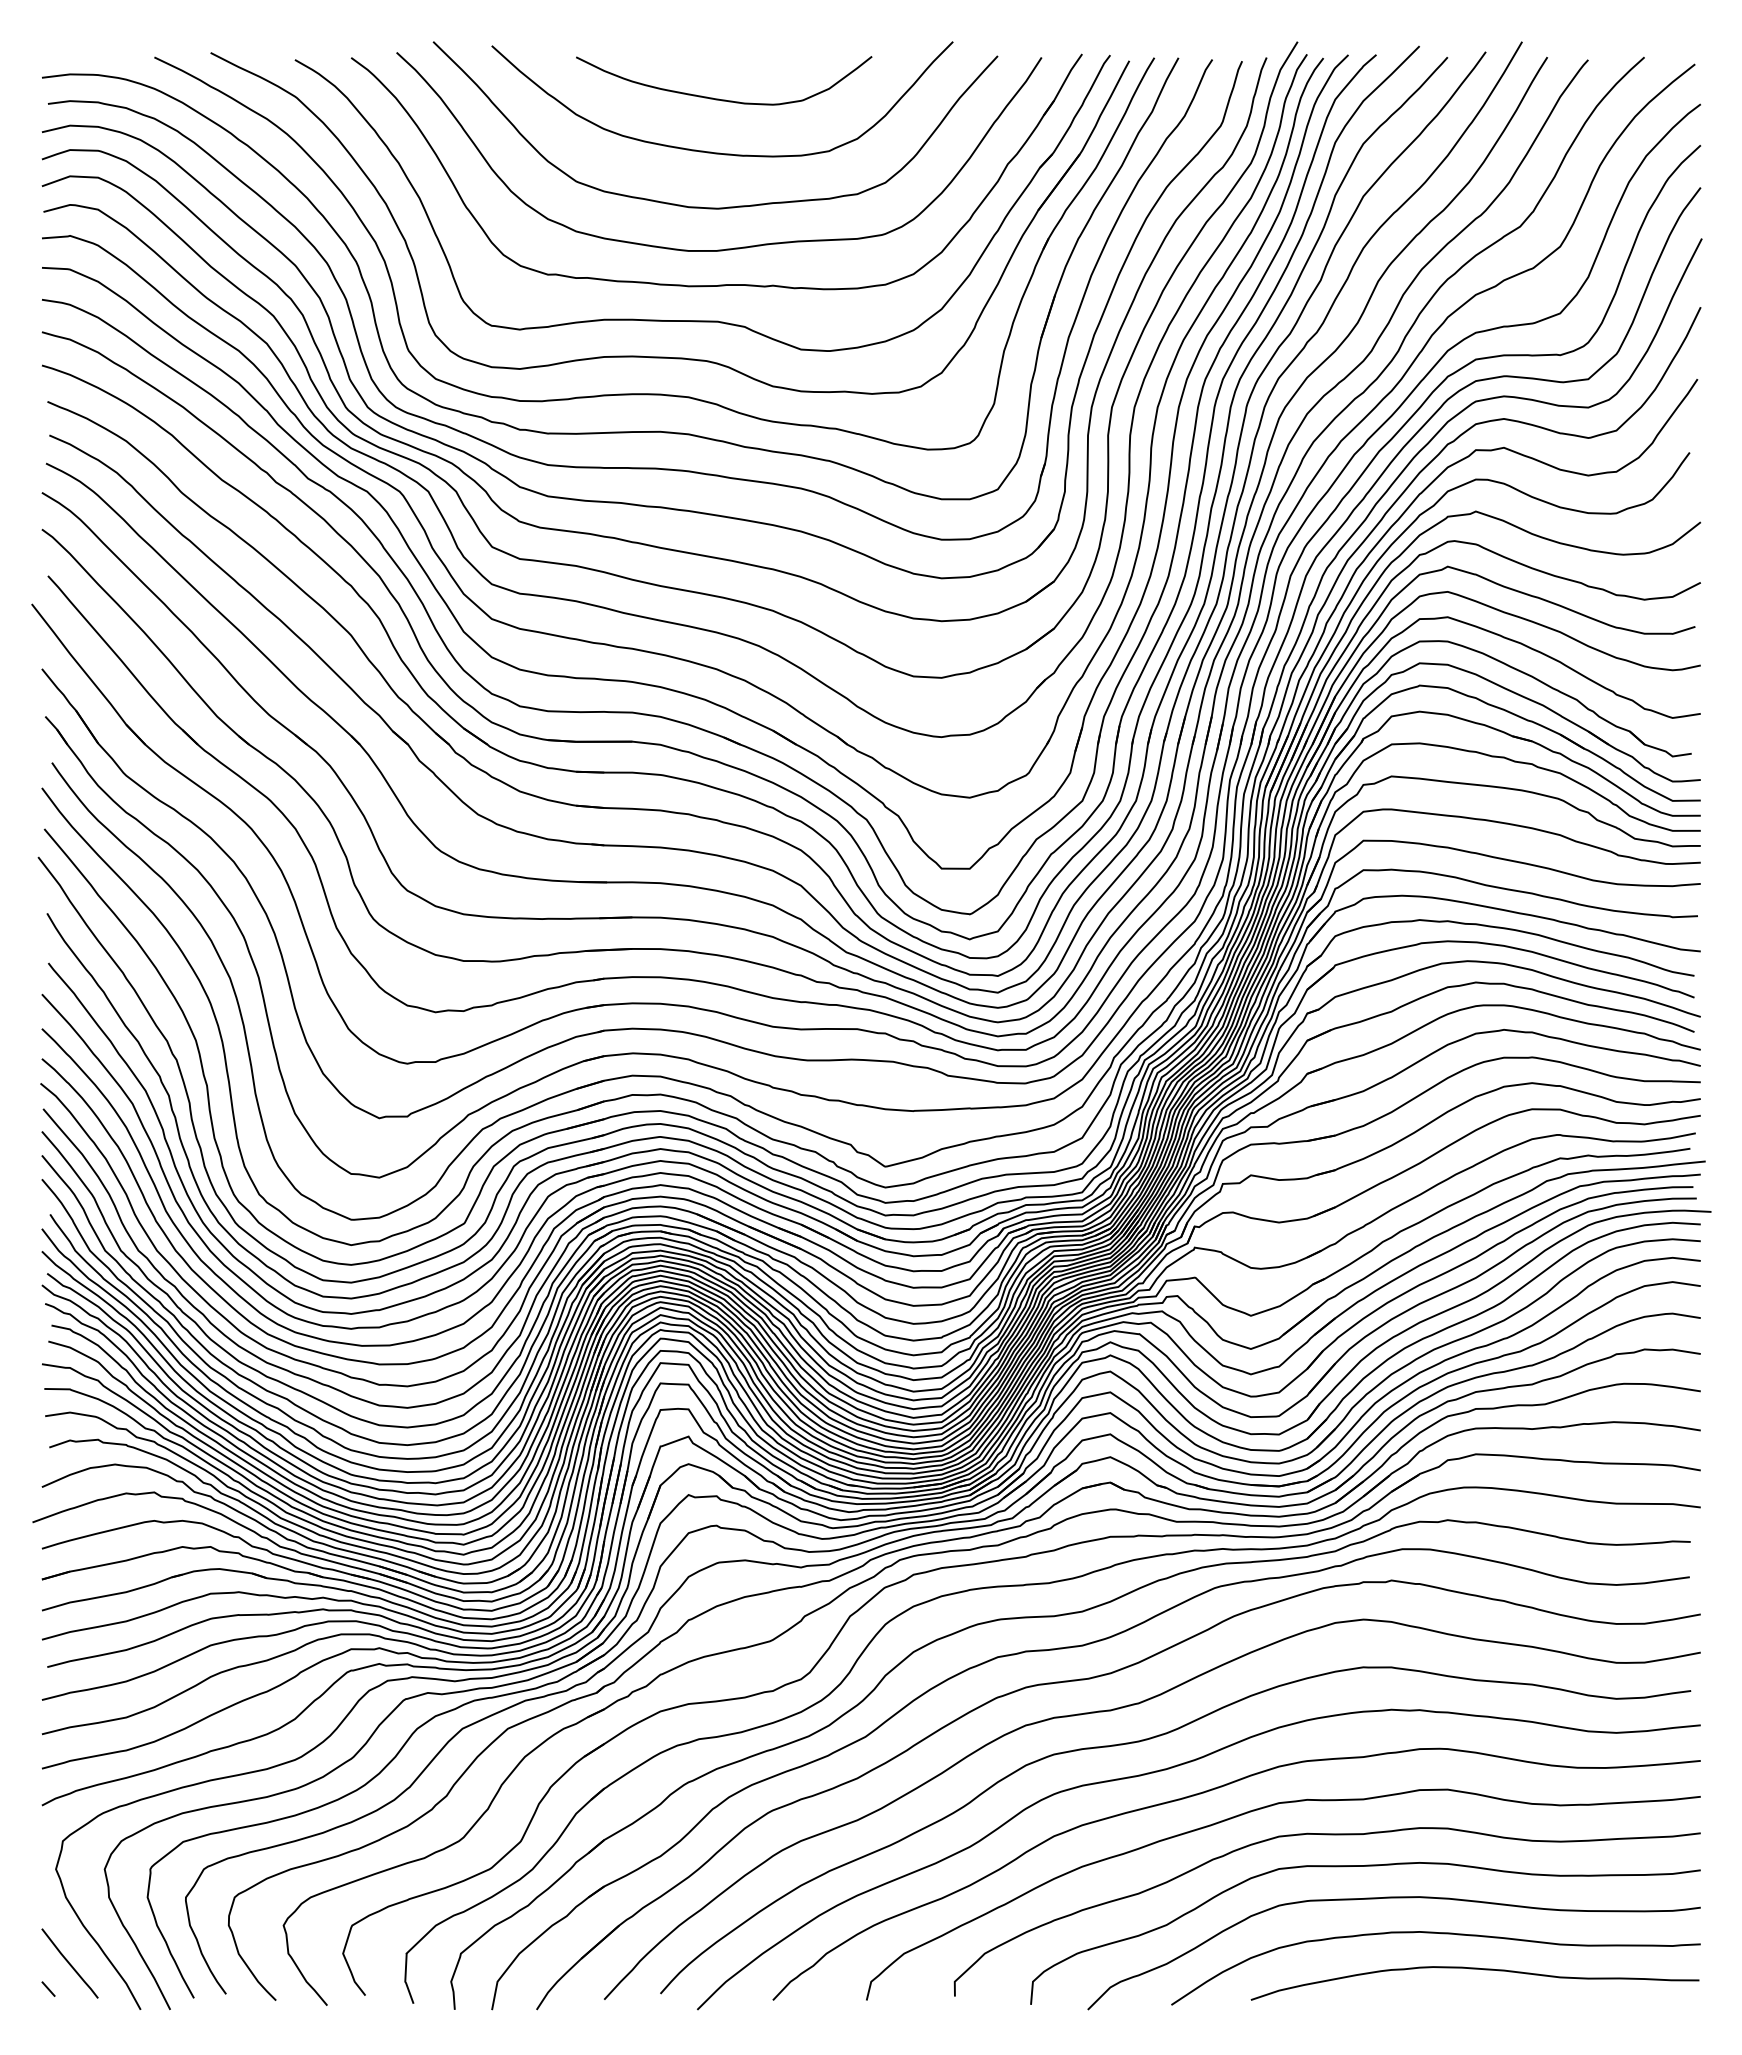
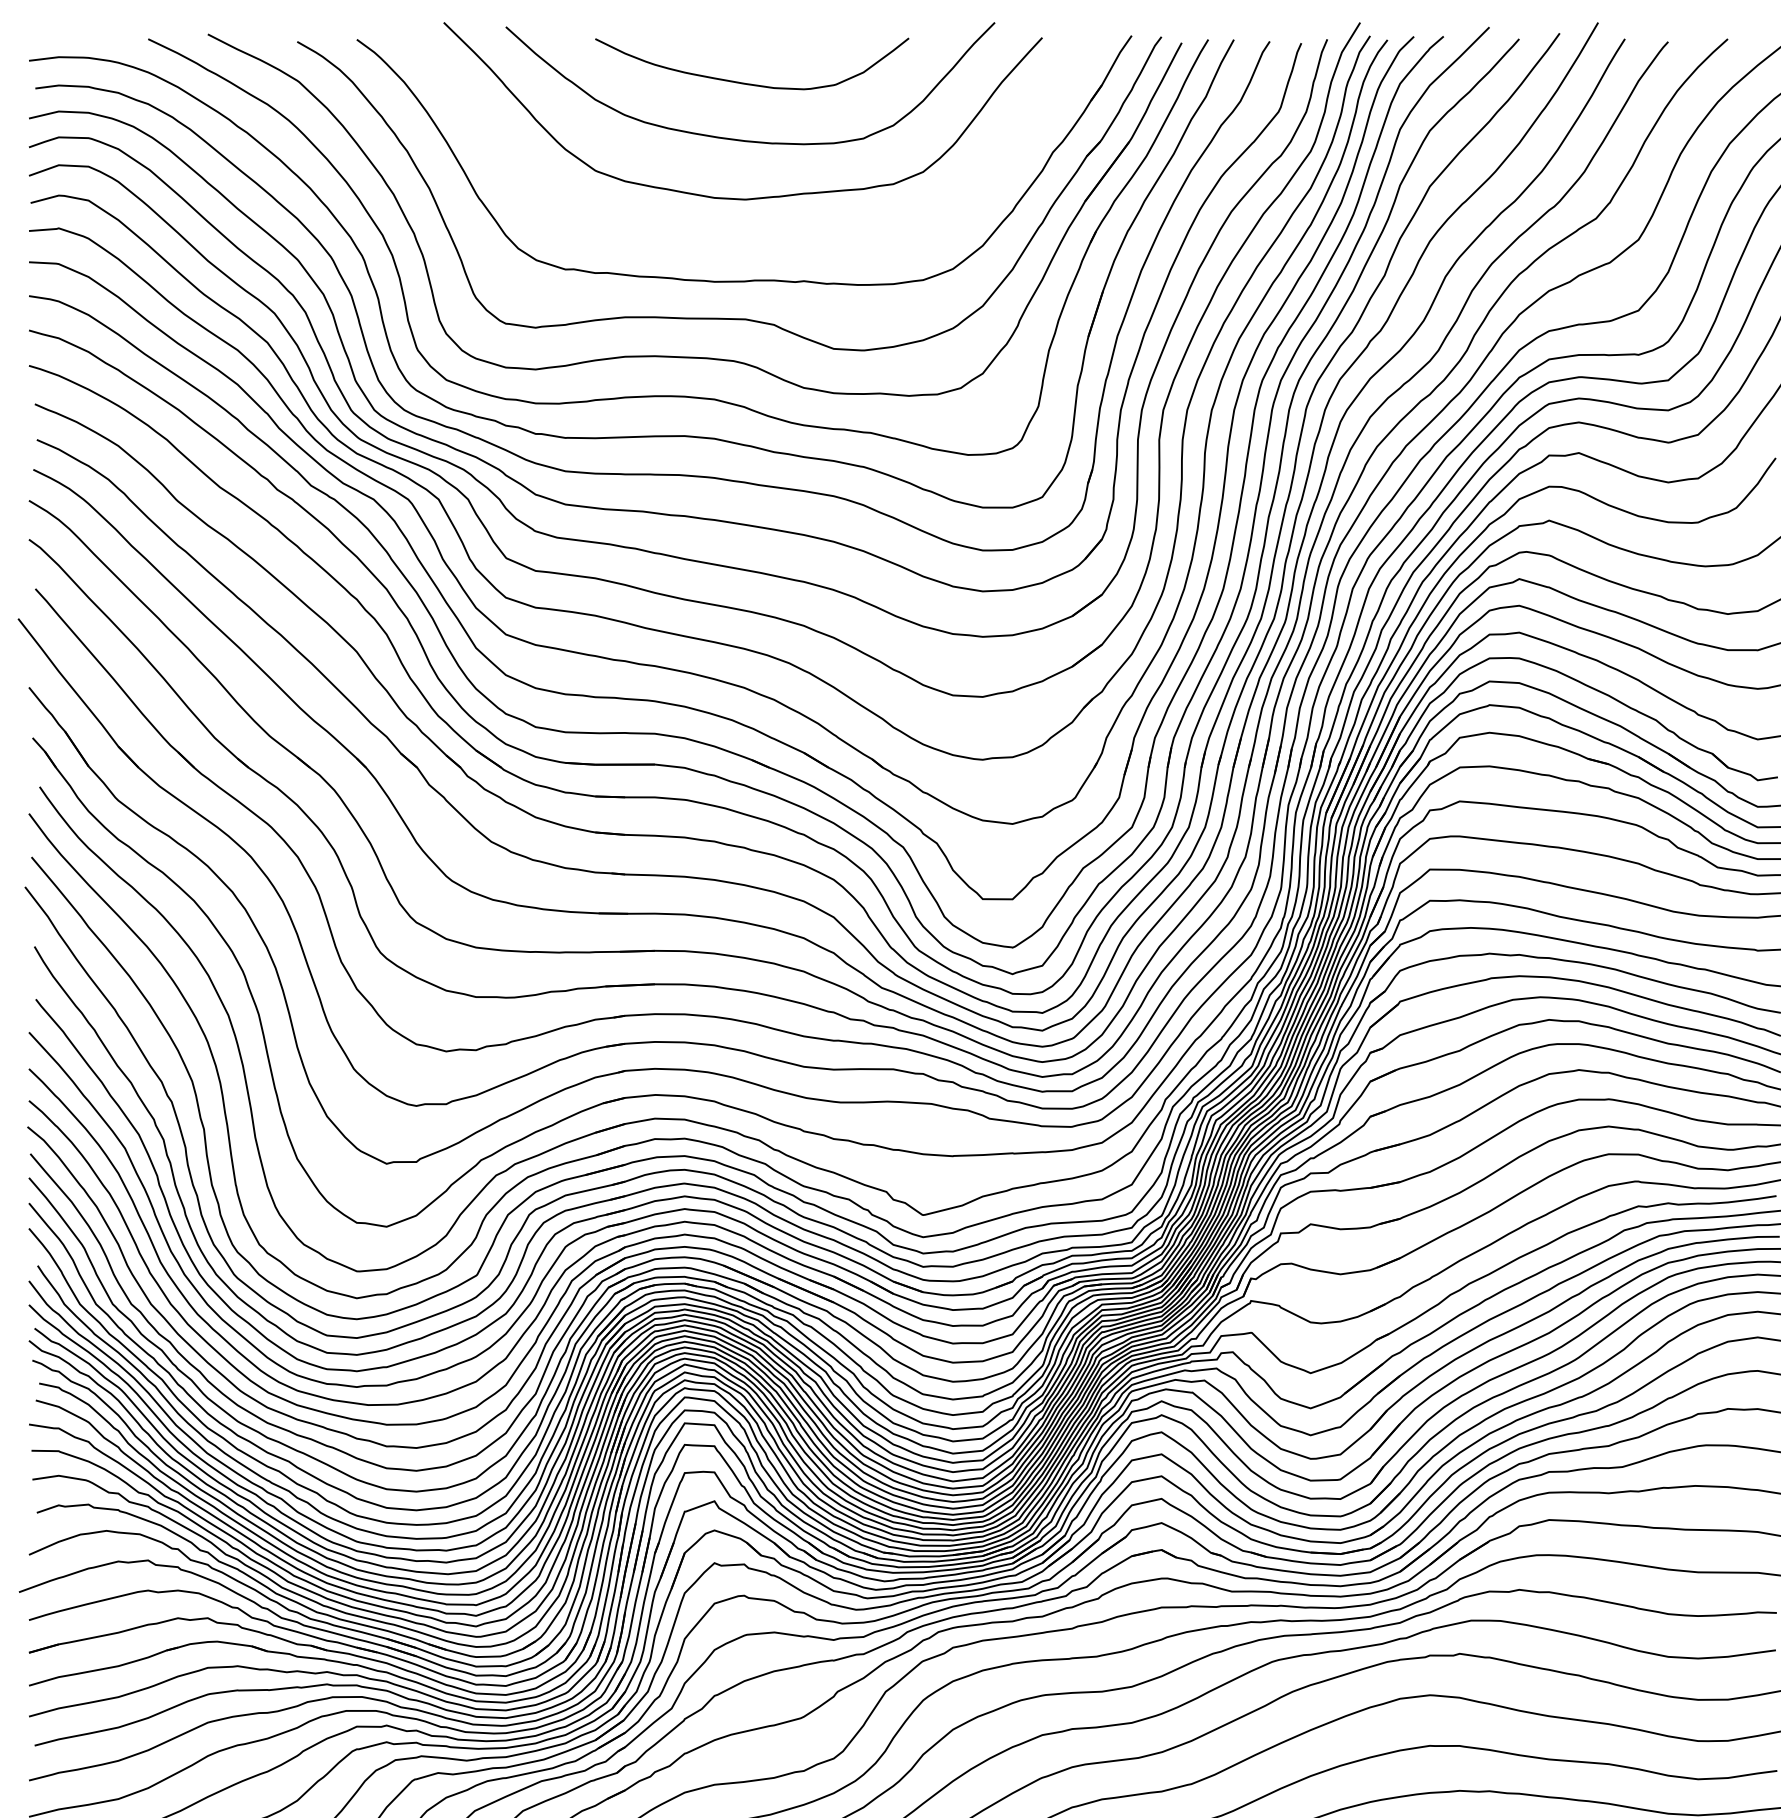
curve: (734, 247) -> (763, 240), removed

